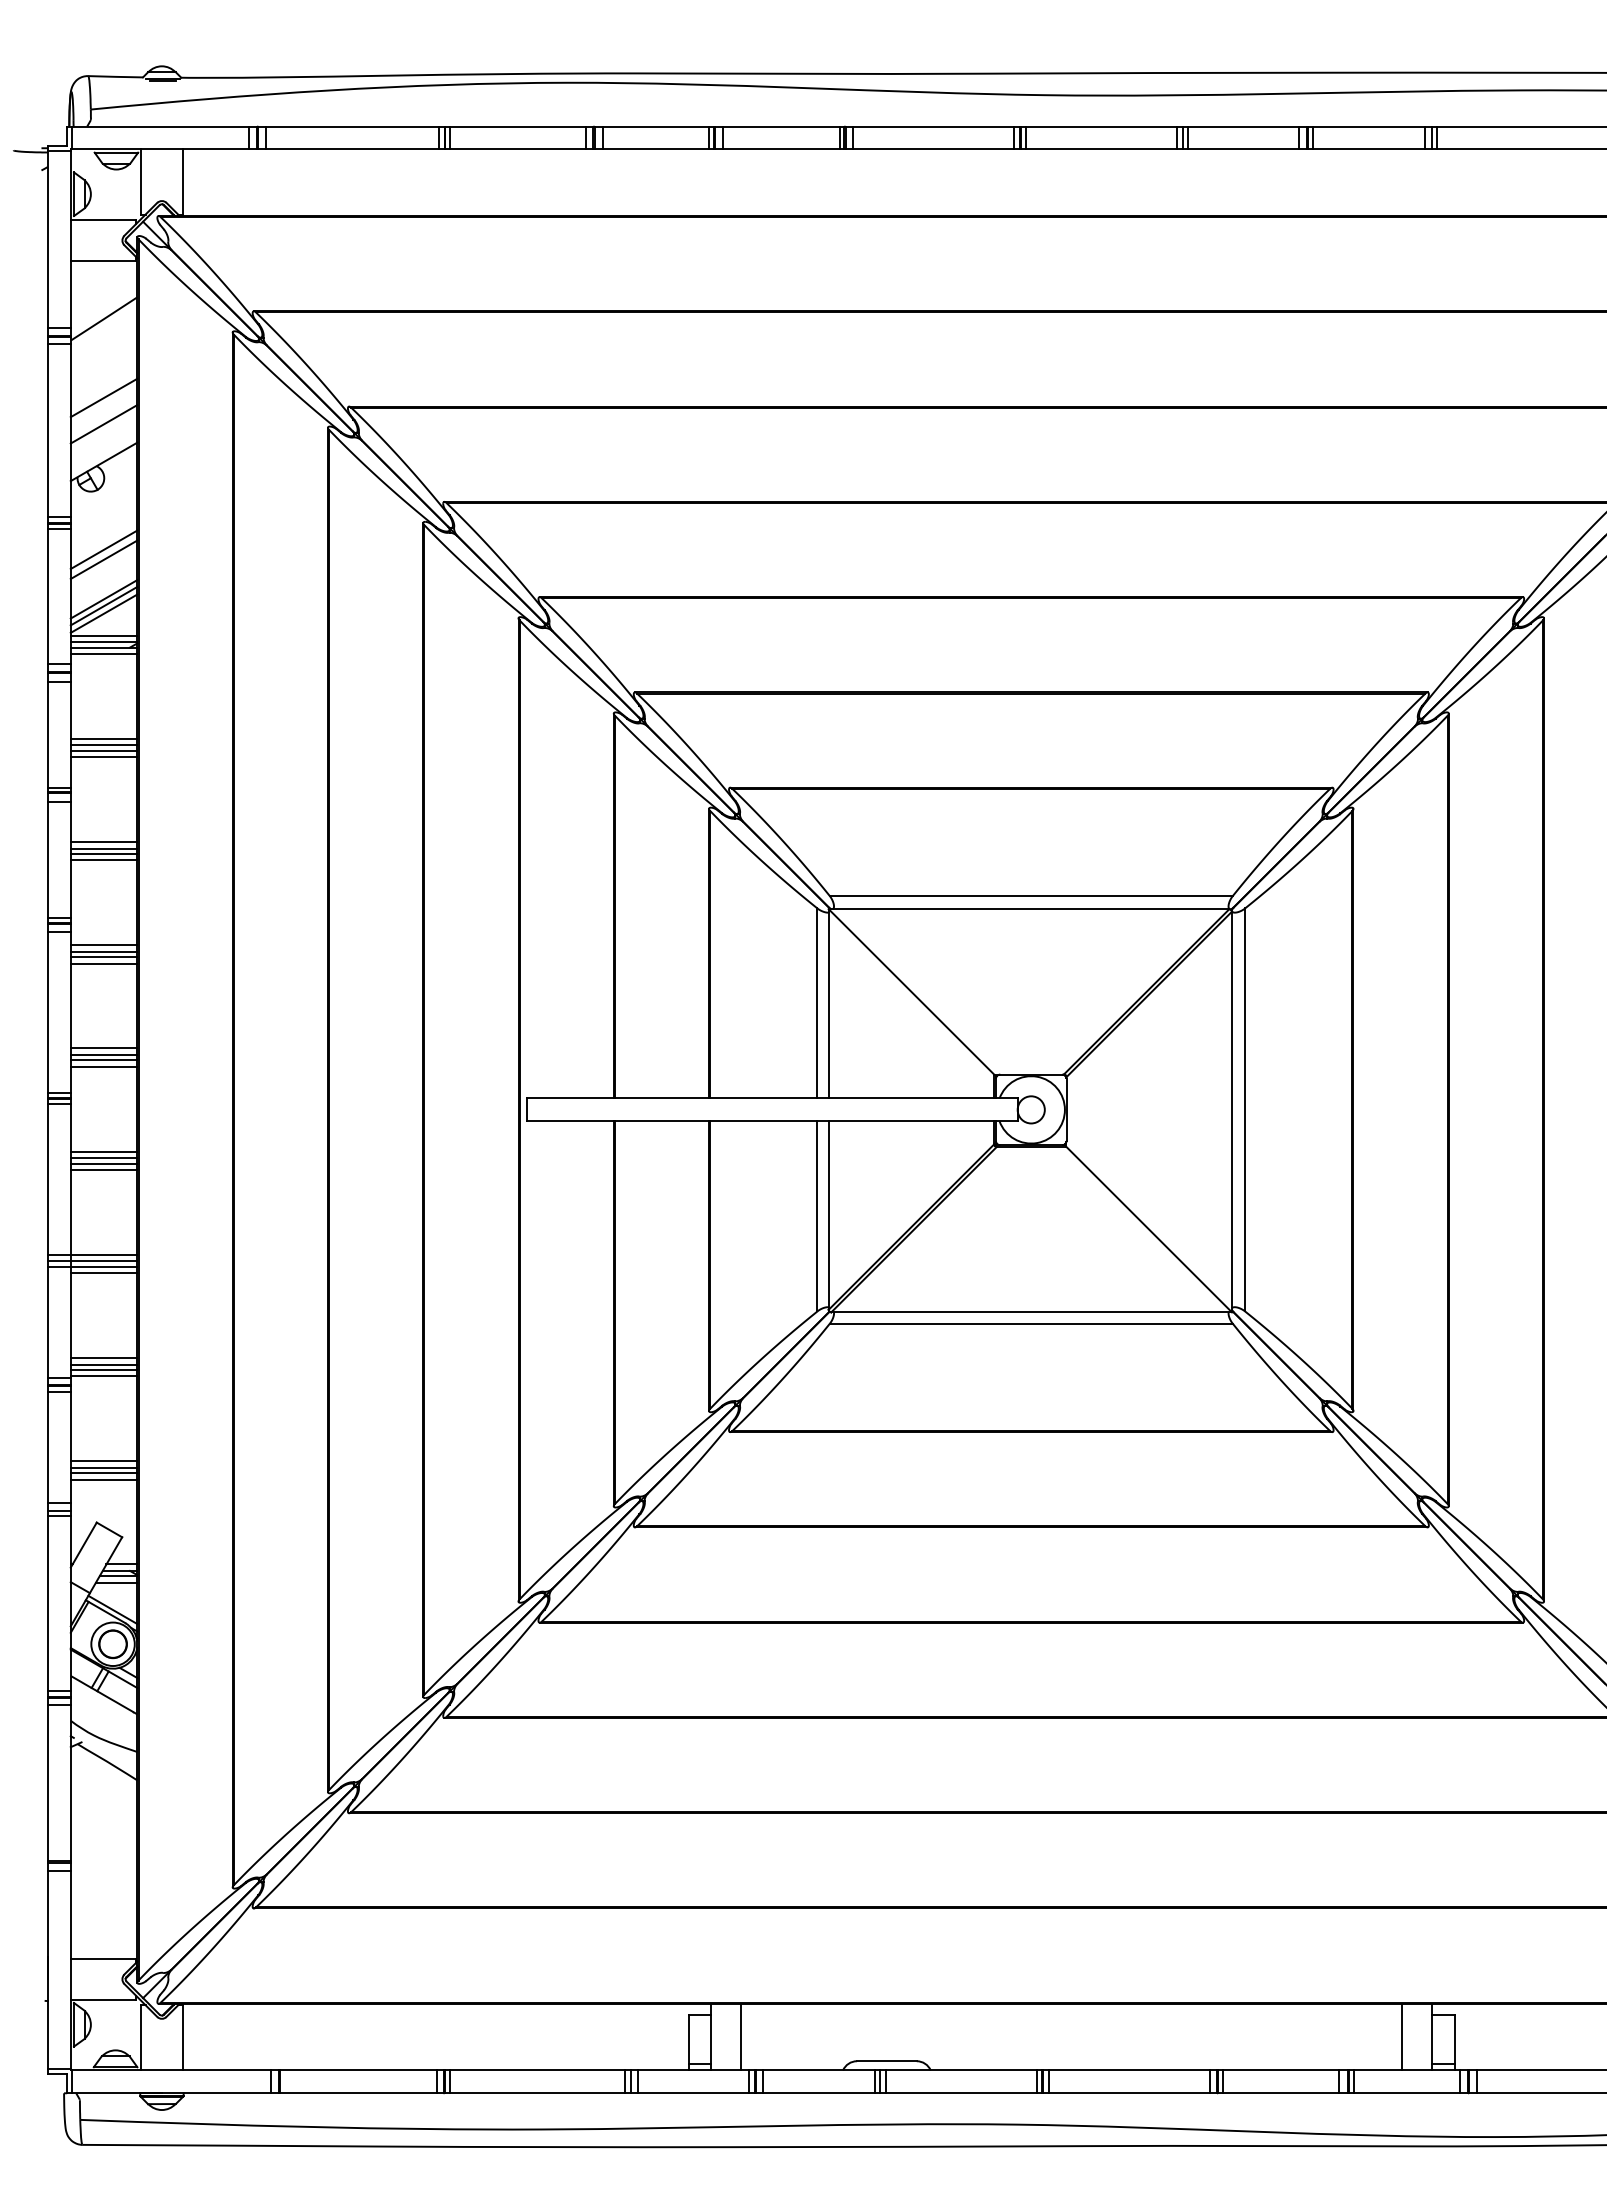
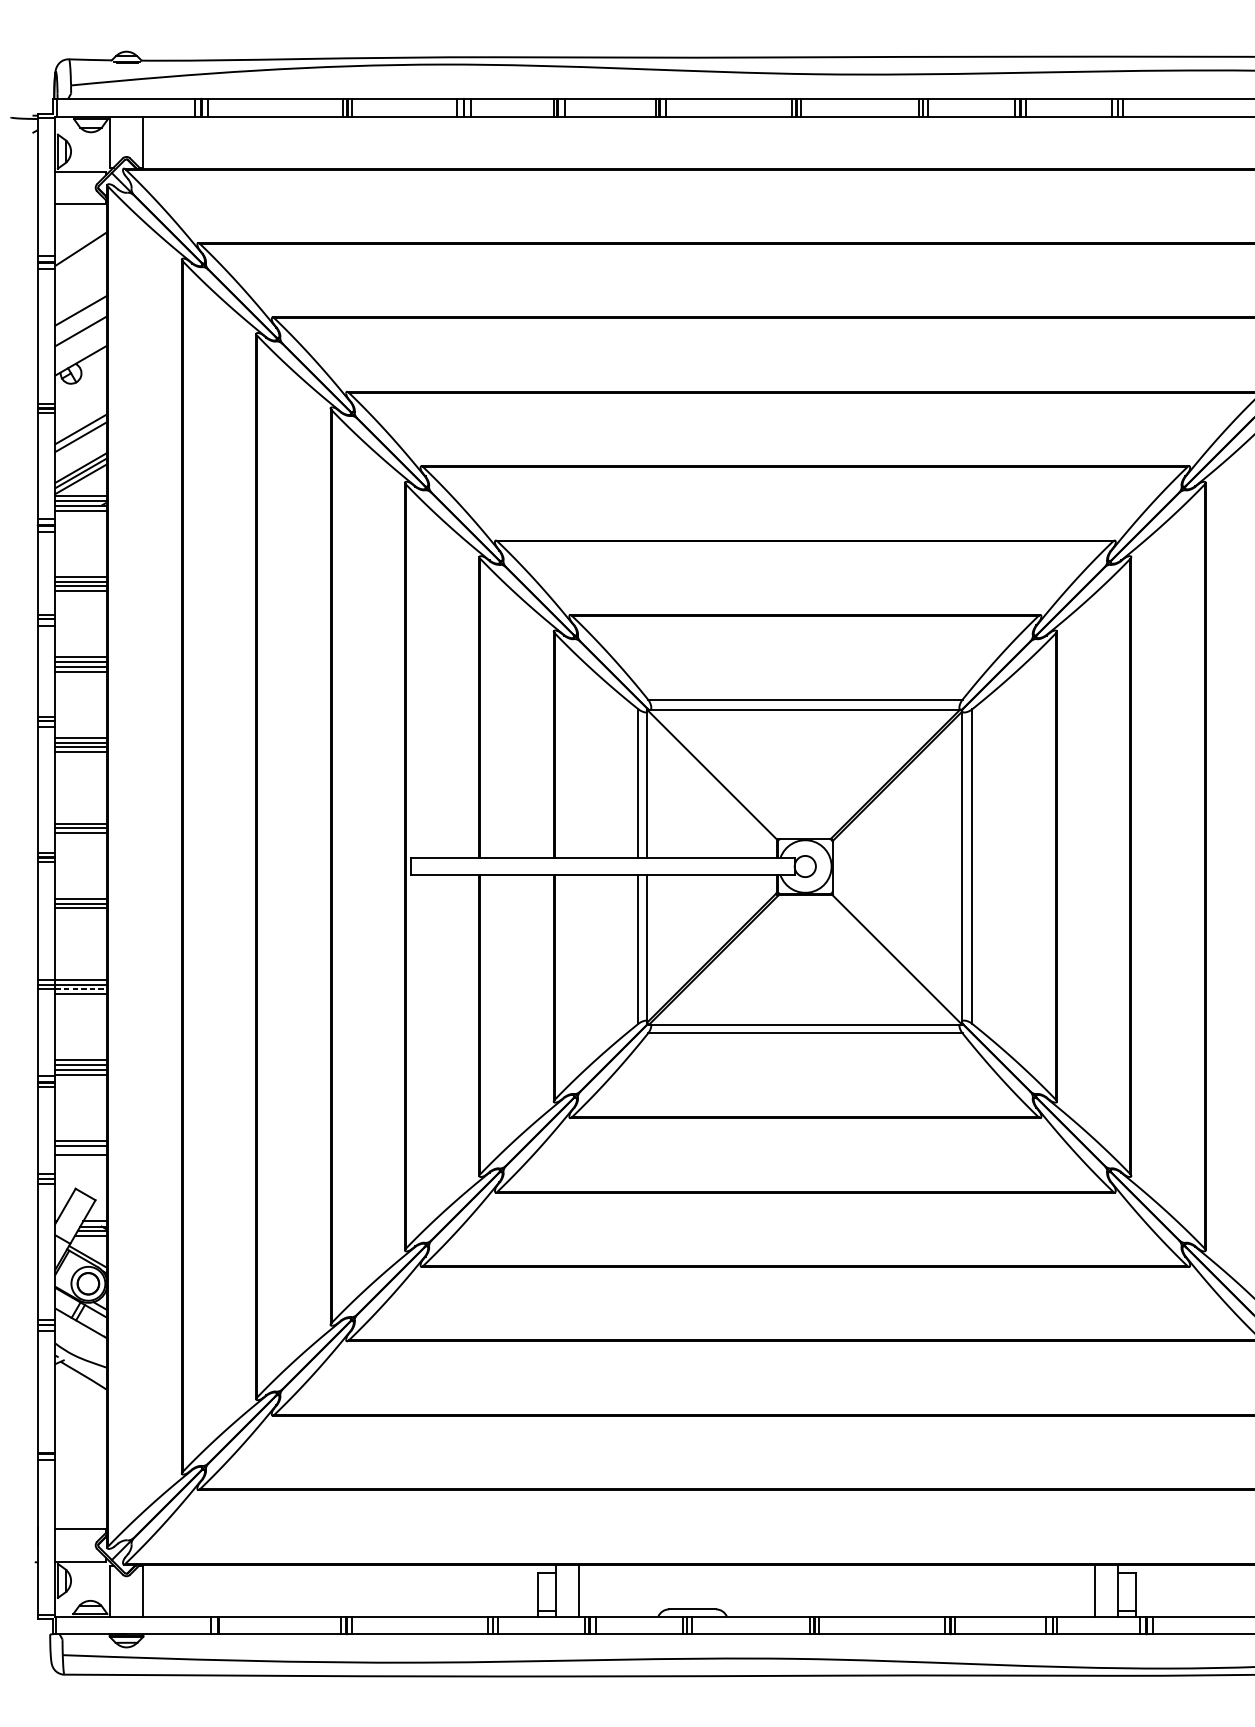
line: (103, 1048) -> (80, 818), removed
line: (103, 1170) -> (80, 913), removed
line: (104, 1266) -> (81, 988), solid -> dashed
line: (103, 1473) -> (80, 1150), removed

